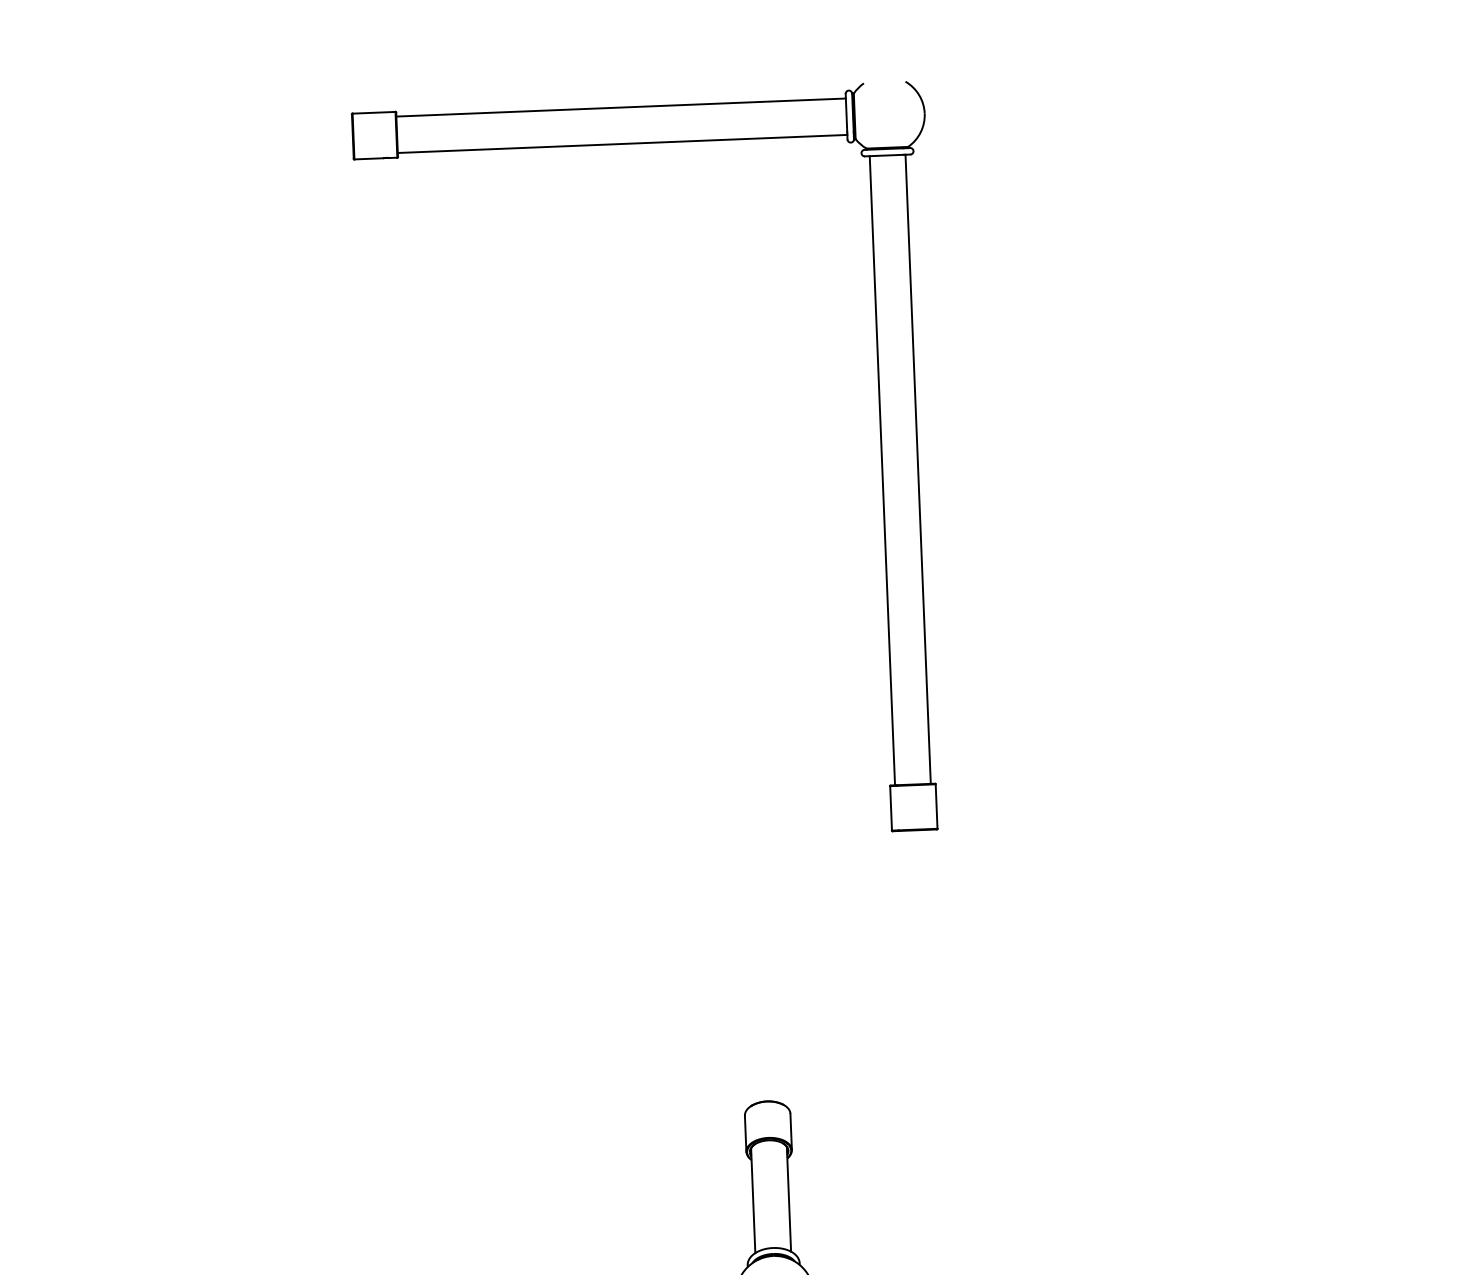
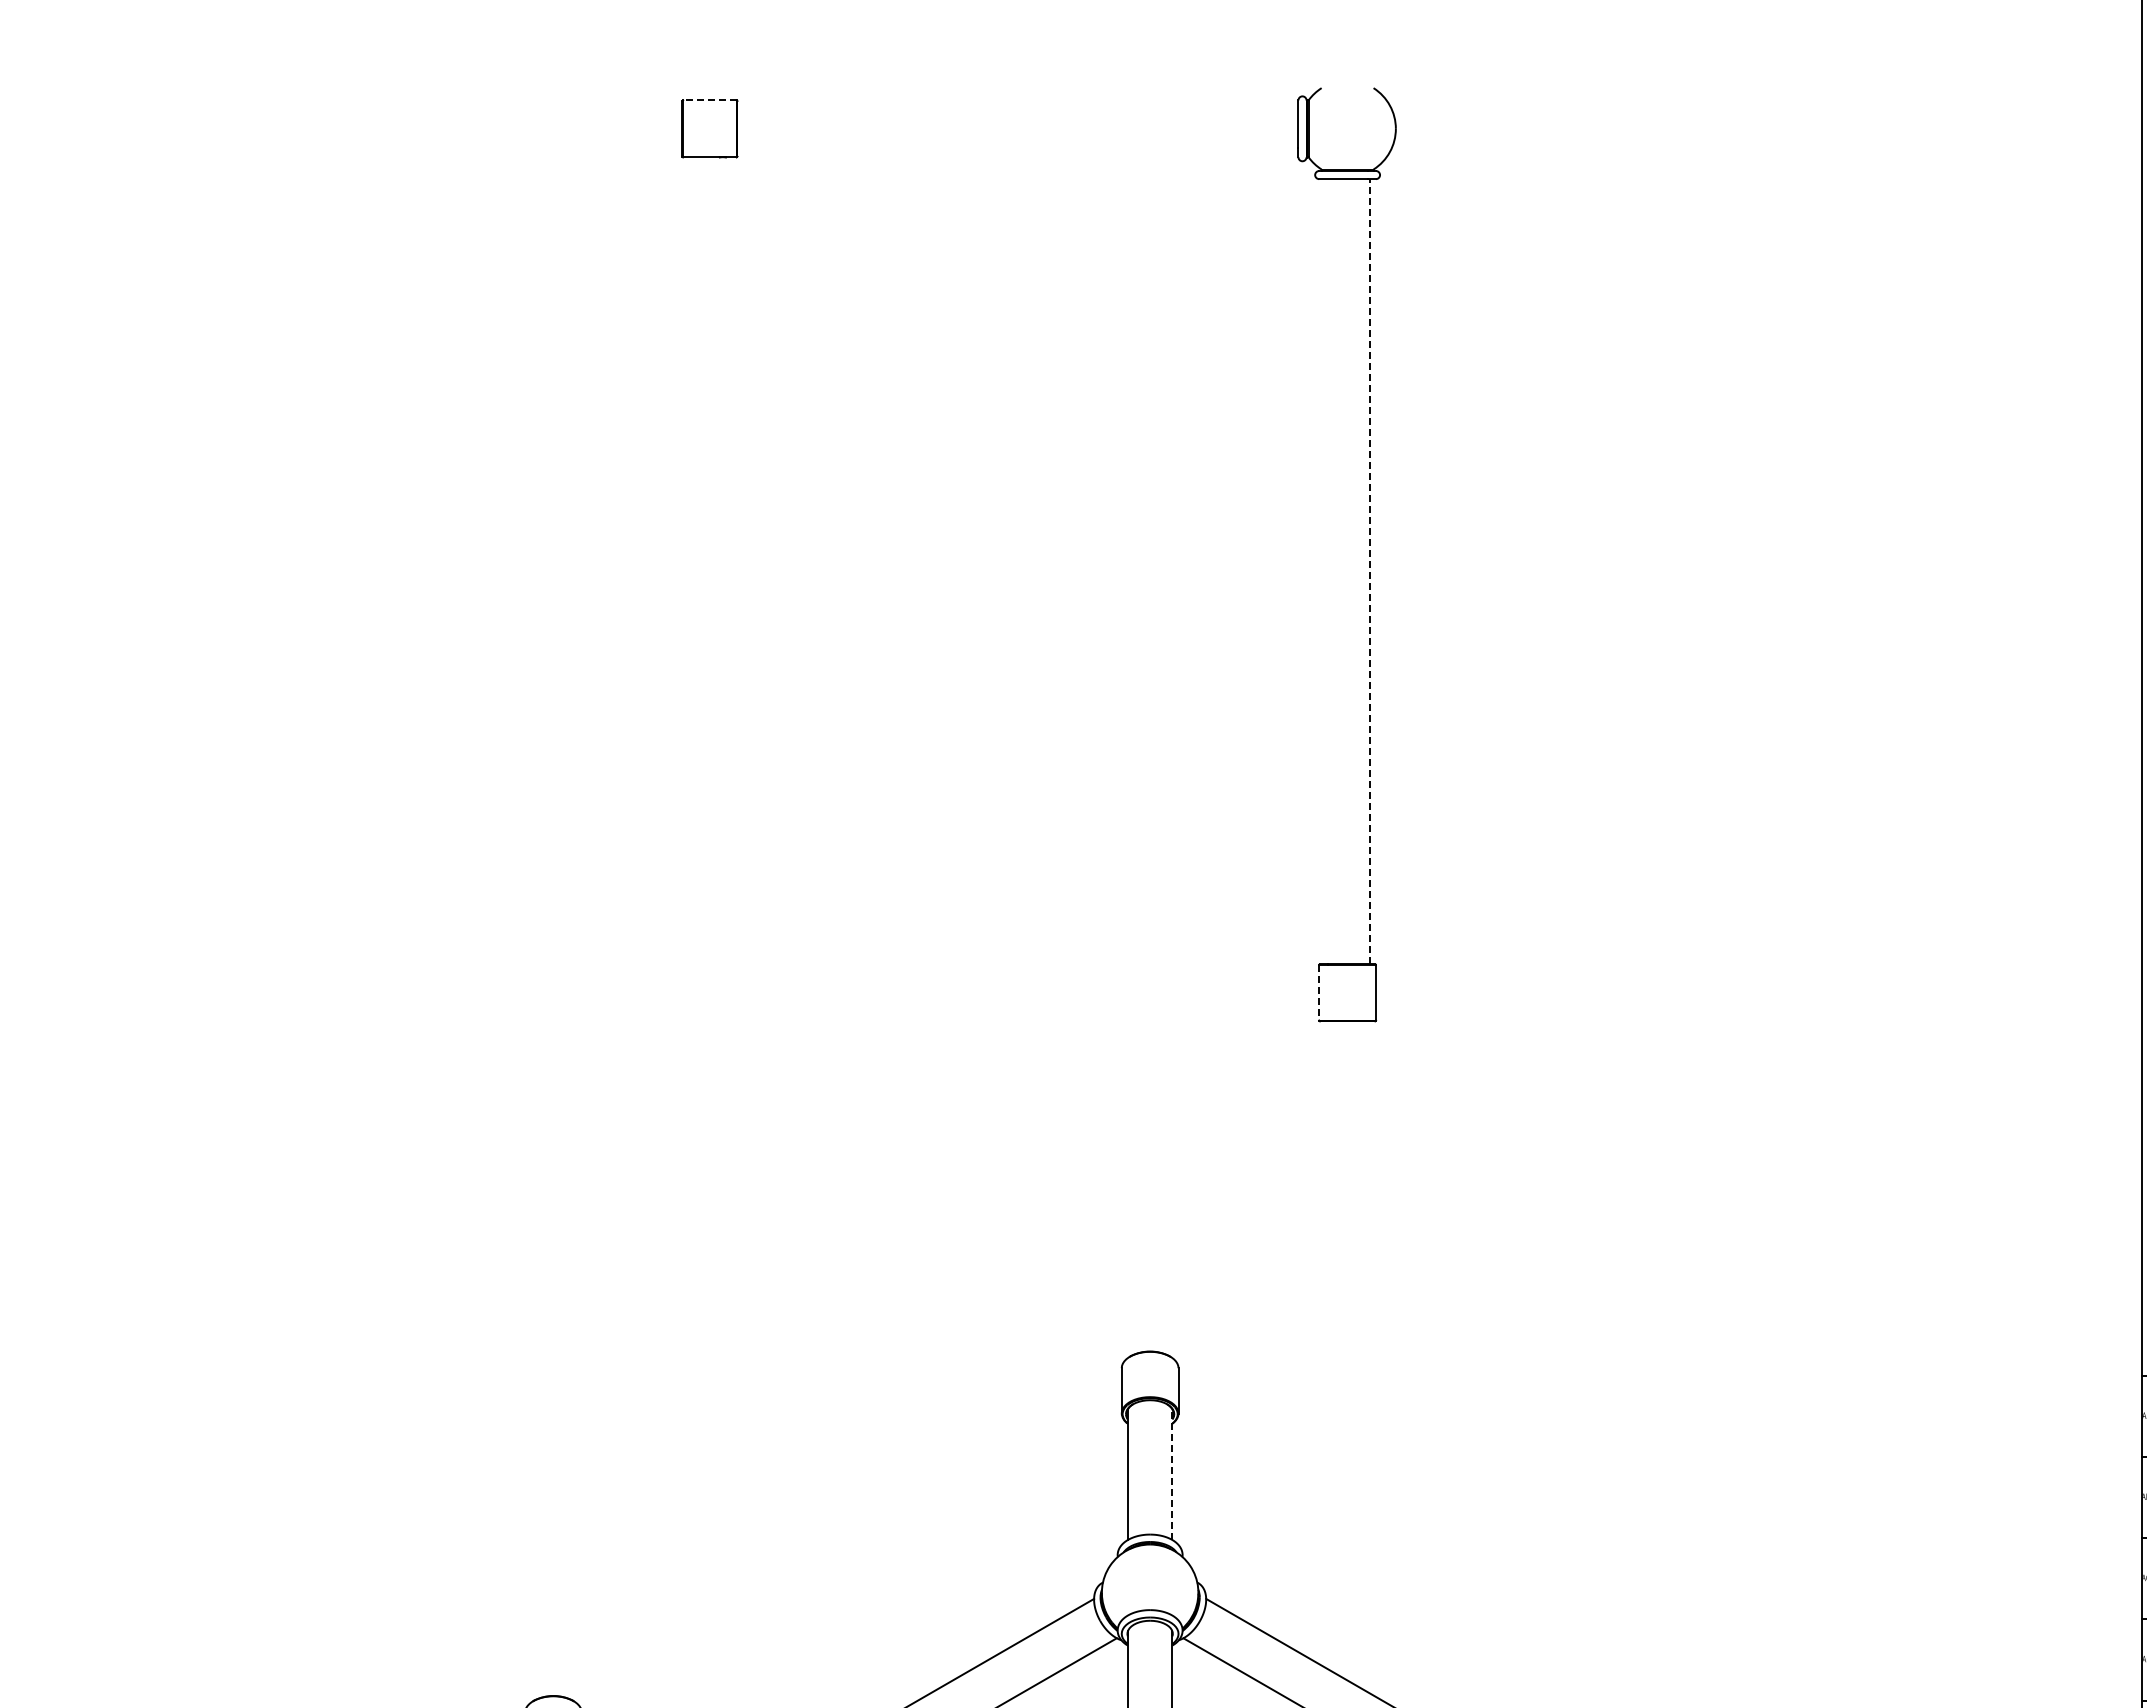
line: (620, 107) -> (1017, 106), removed
line: (373, 112) -> (709, 100), solid -> dashed
line: (622, 143) -> (1017, 151), removed
line: (917, 469) -> (1369, 571), solid -> dashed
line: (882, 470) -> (1325, 571), removed
line: (891, 808) -> (1319, 992), solid -> dashed
line: (789, 1199) -> (1172, 1474), solid -> dashed

